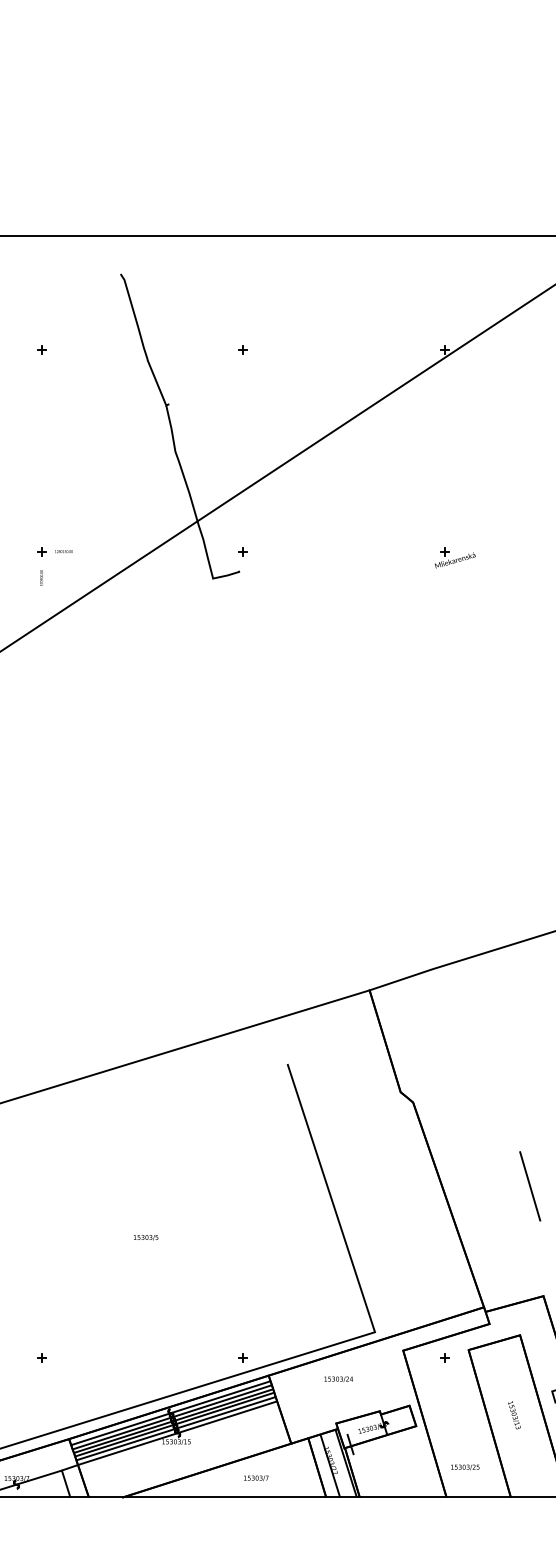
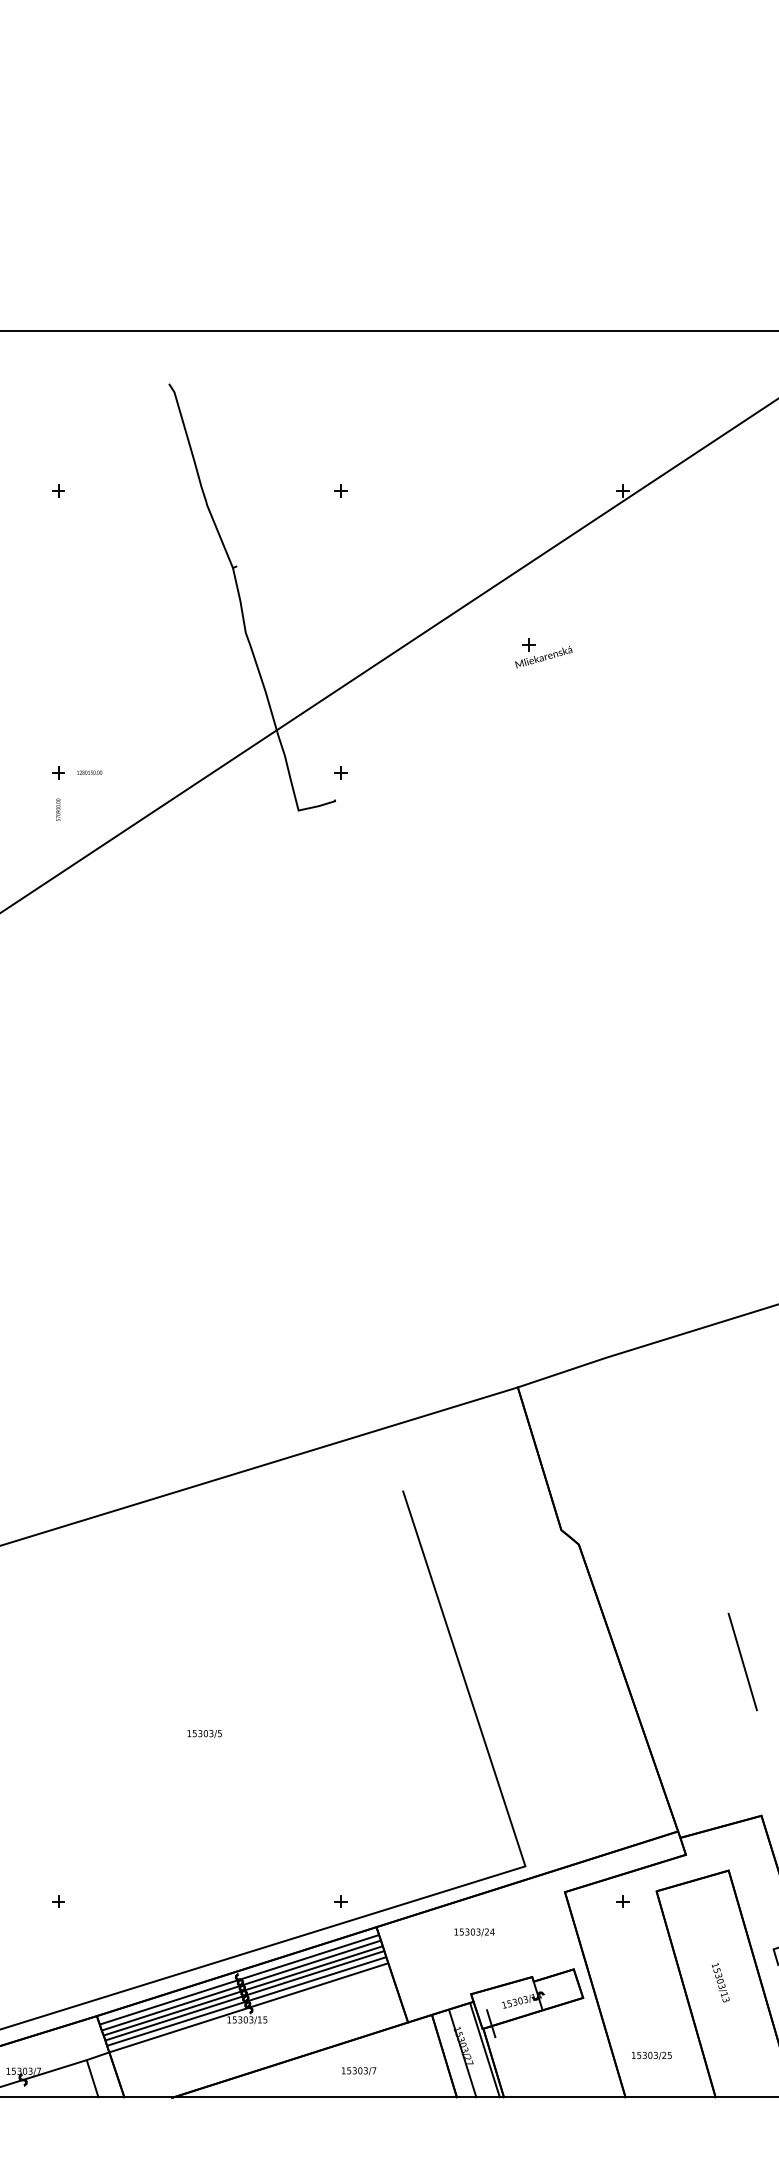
part: (455, 557) -> (543, 653), moved

